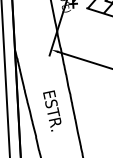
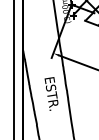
text: (52, 110) -> (51, 93), moved

